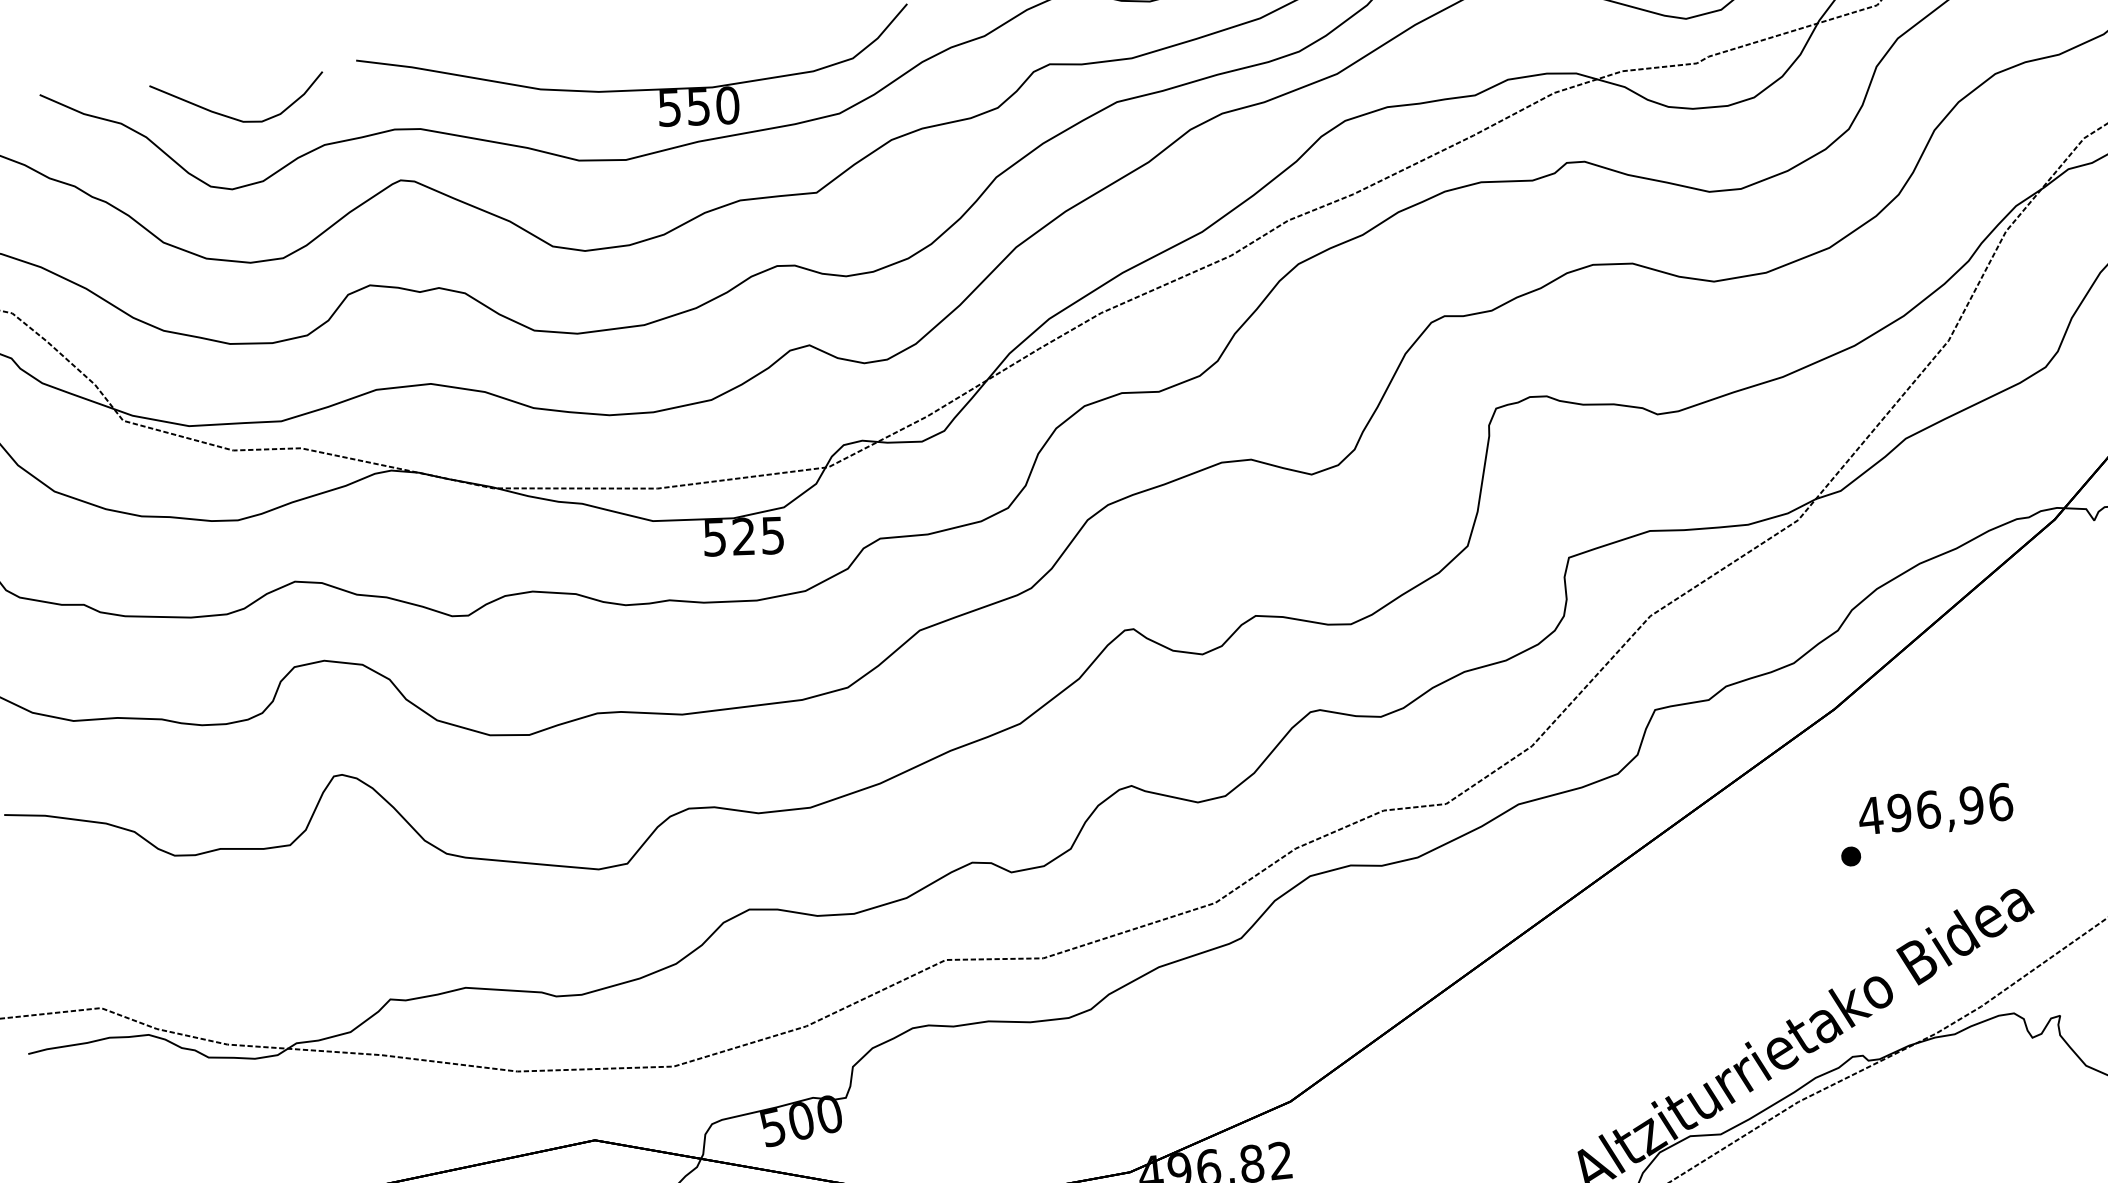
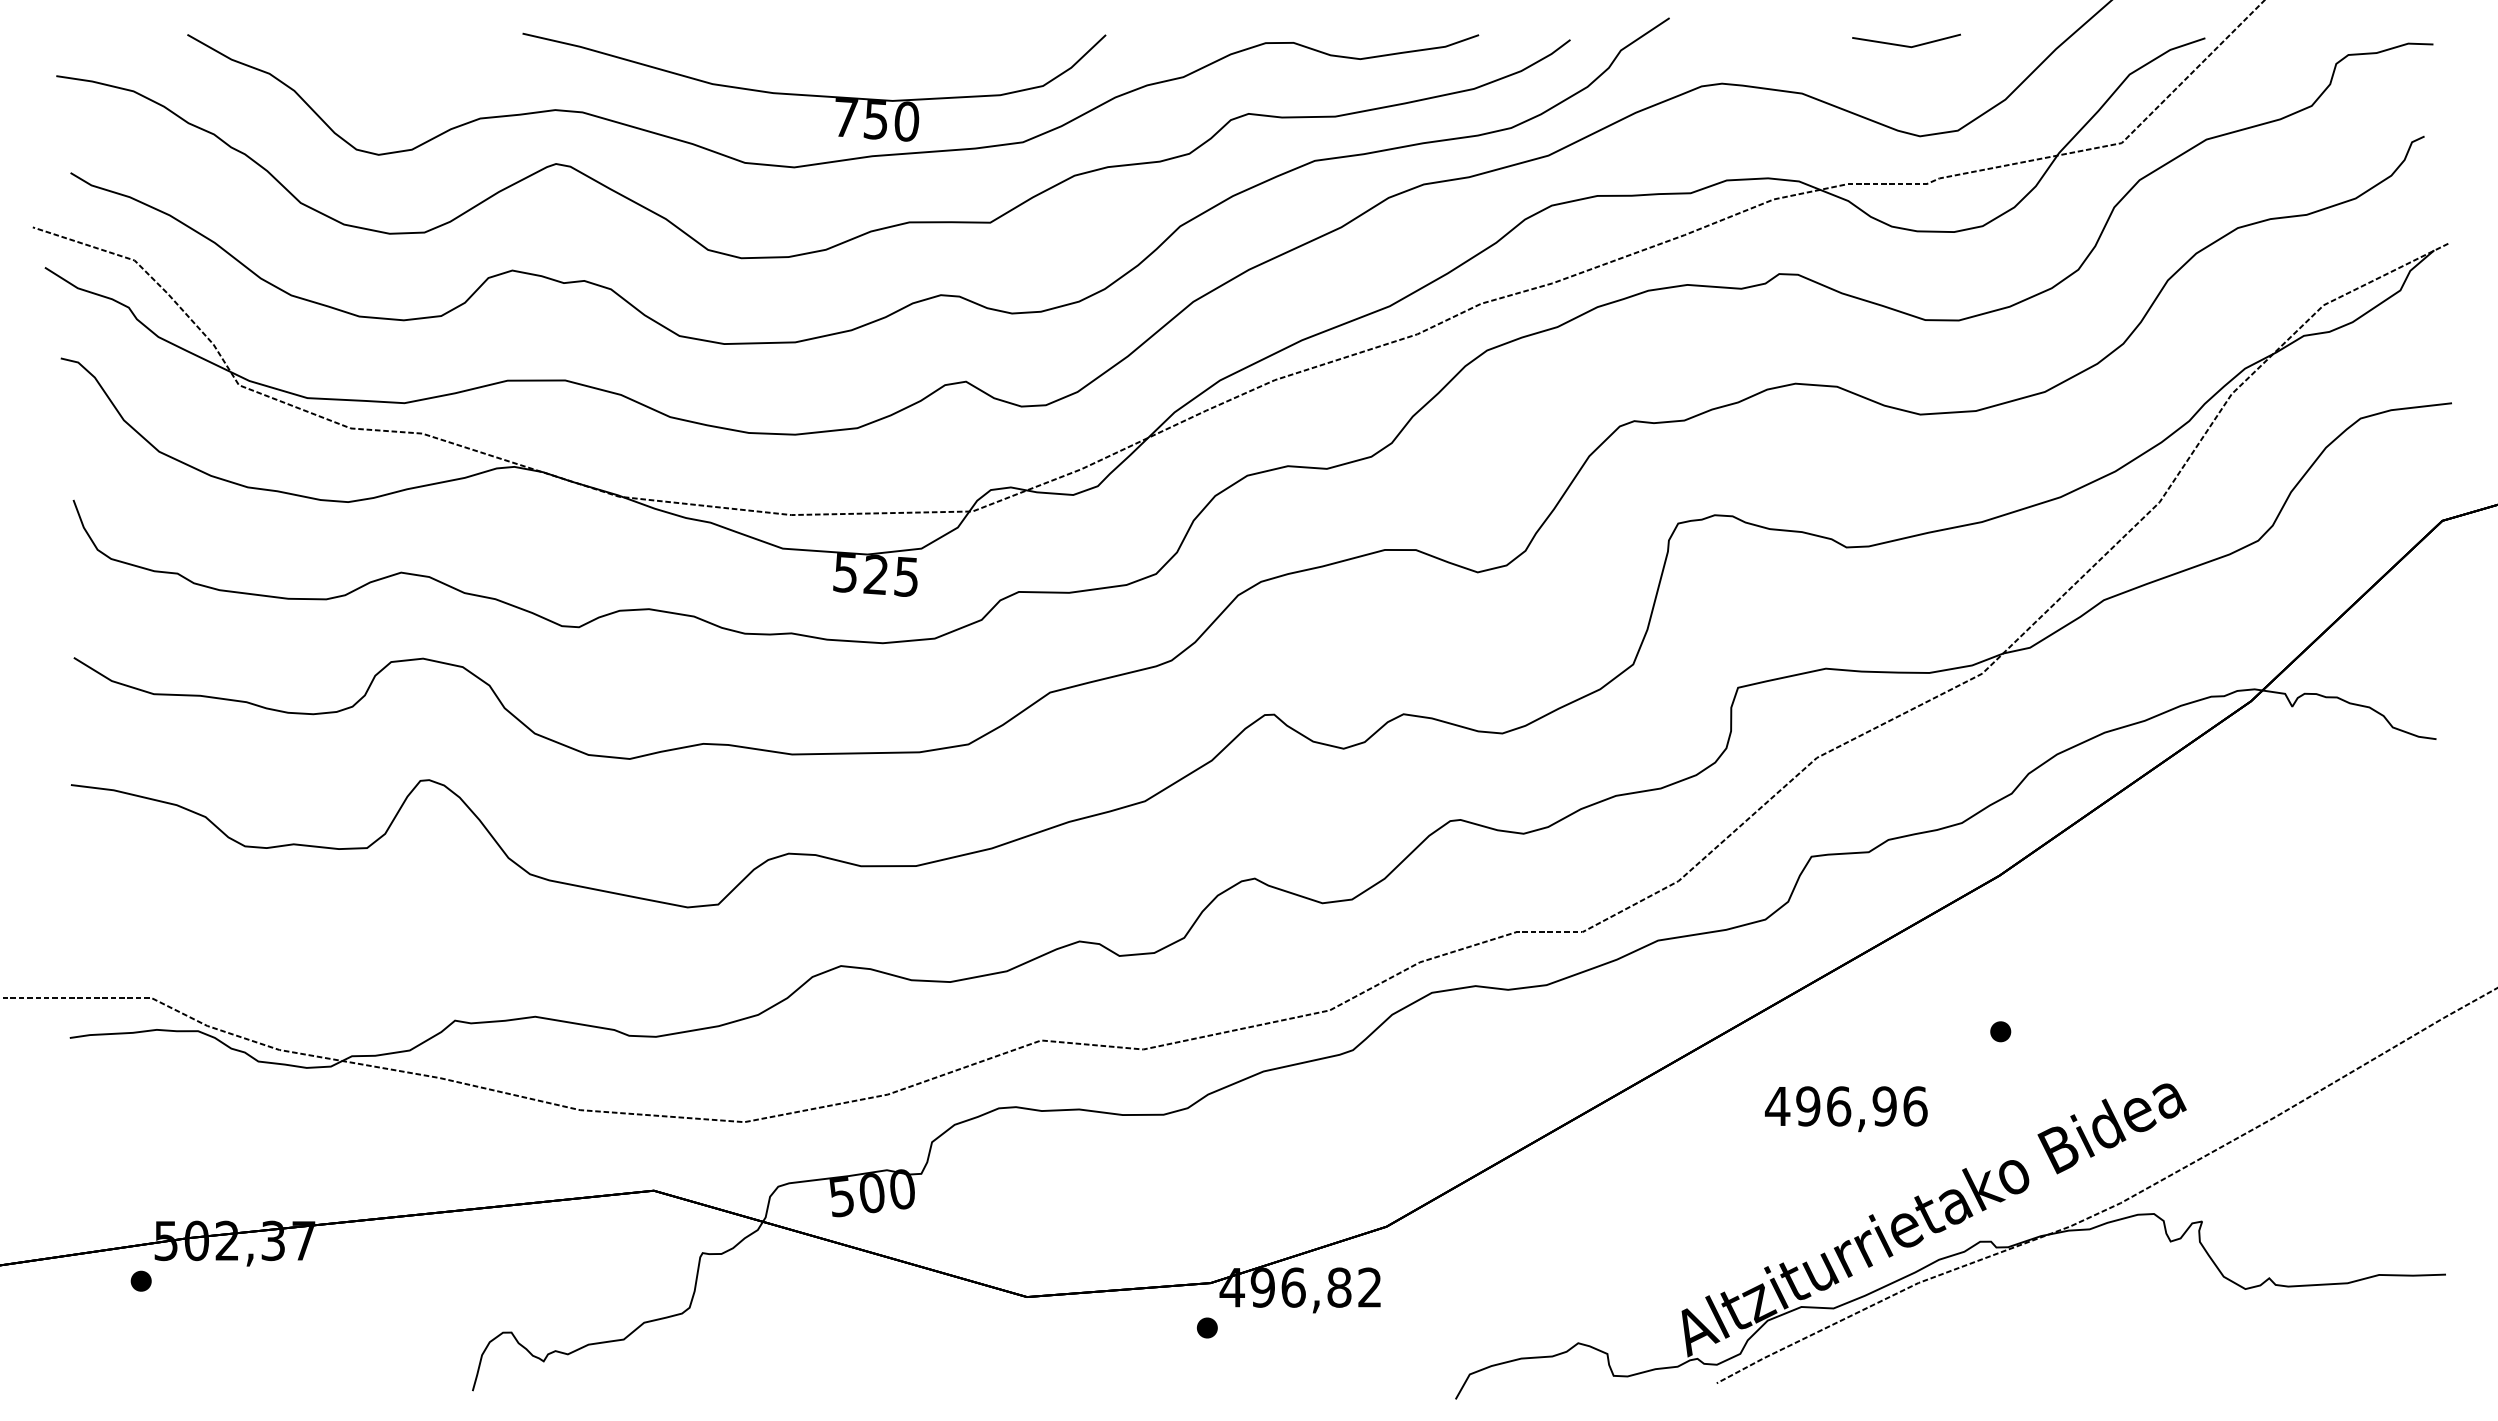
text: (669, 107) -> (845, 117), 550 -> 750
curve: (231, 116) -> (385, 78), removed
text: (1936, 812) -> (1846, 1109), moved

